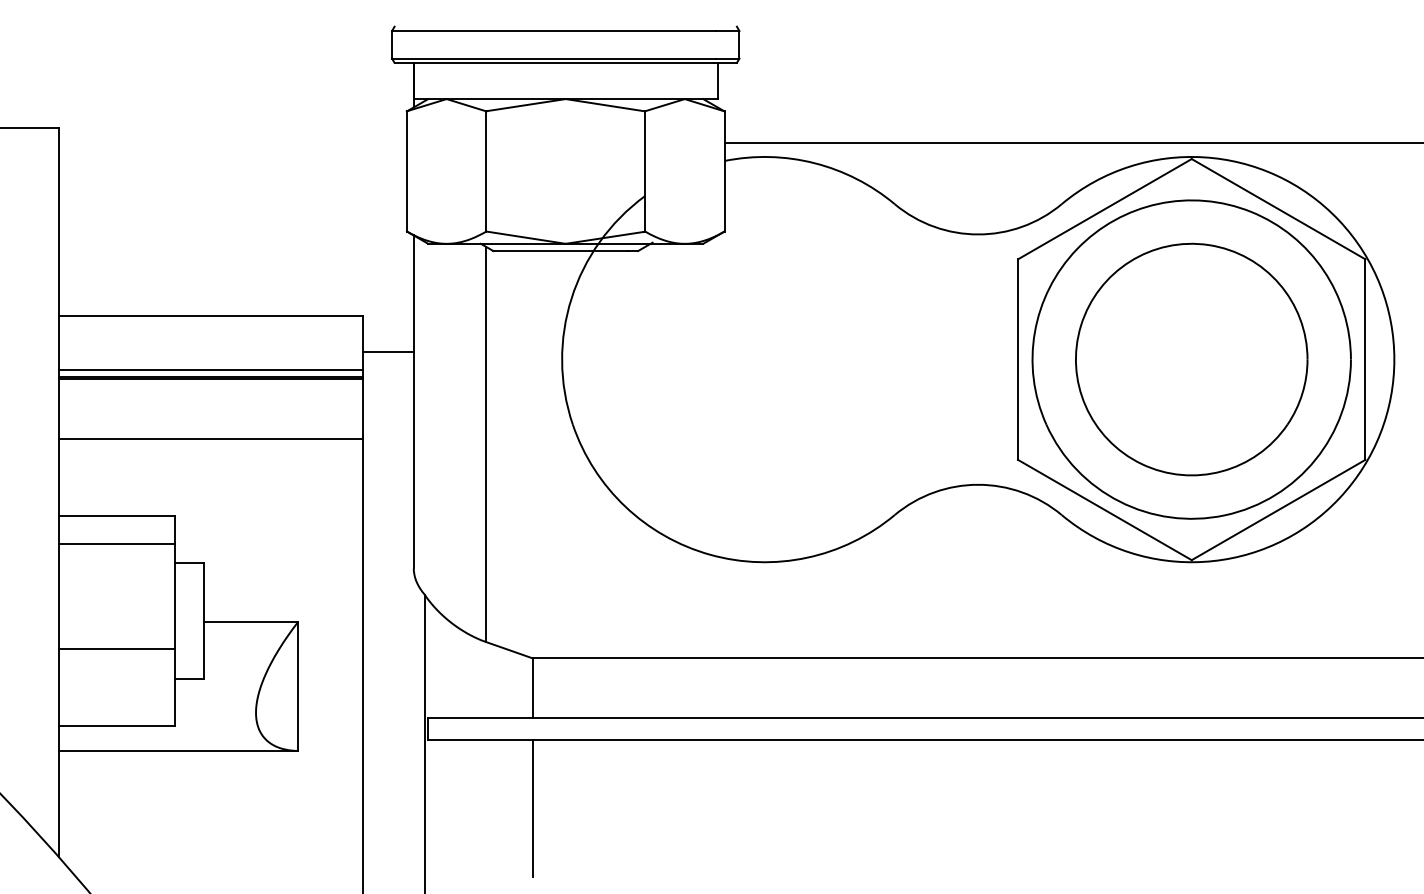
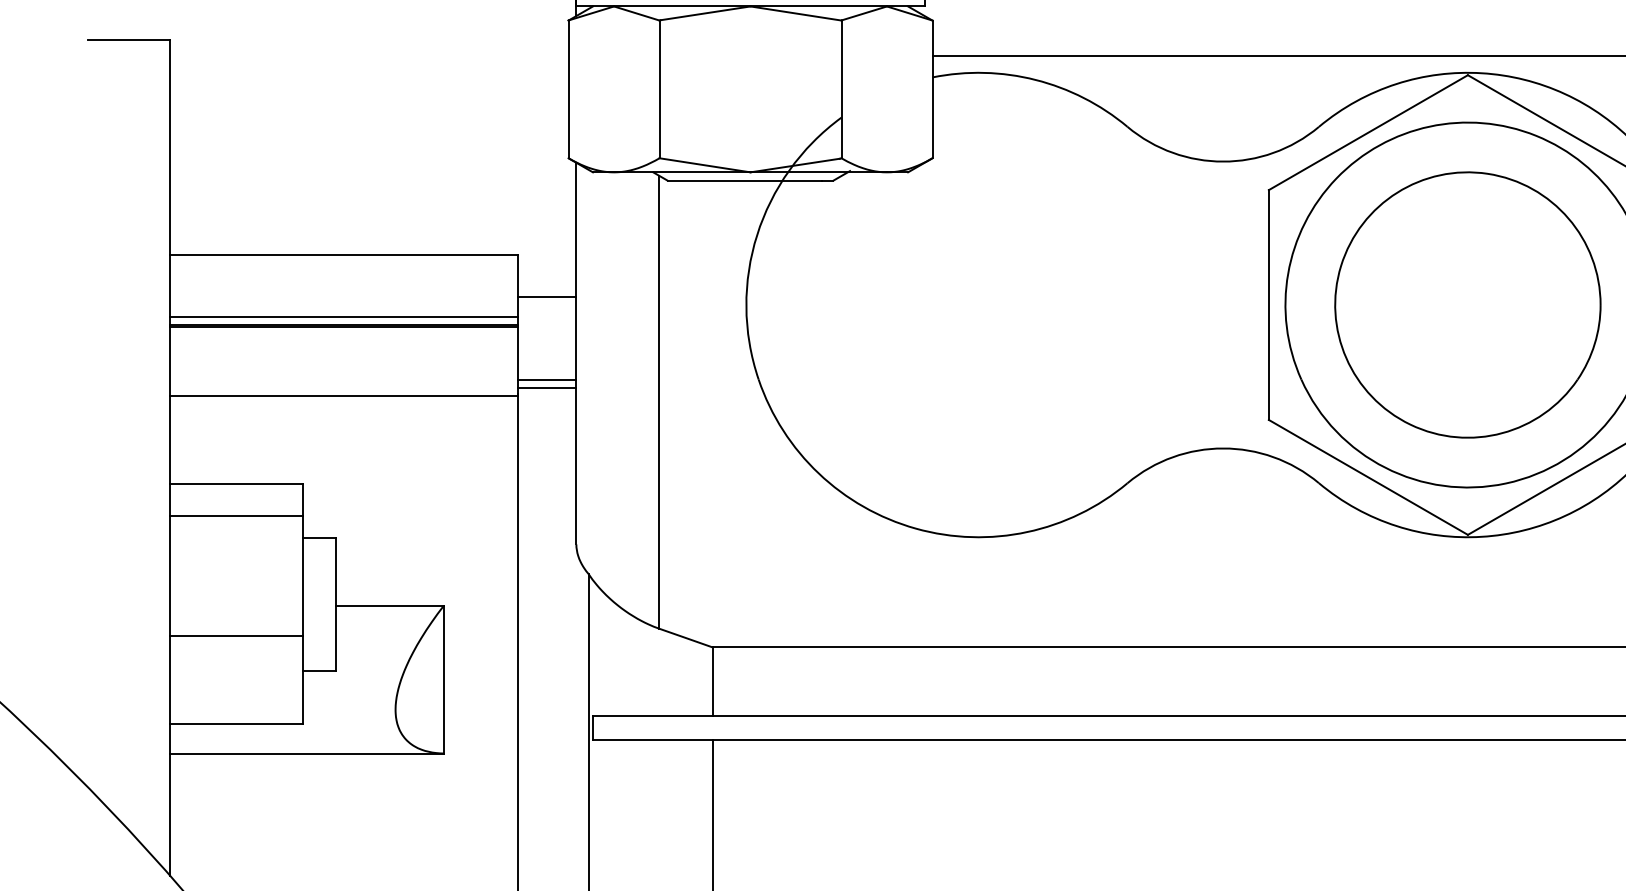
line: (388, 424) -> (547, 379), added
line: (388, 431) -> (547, 387), added

